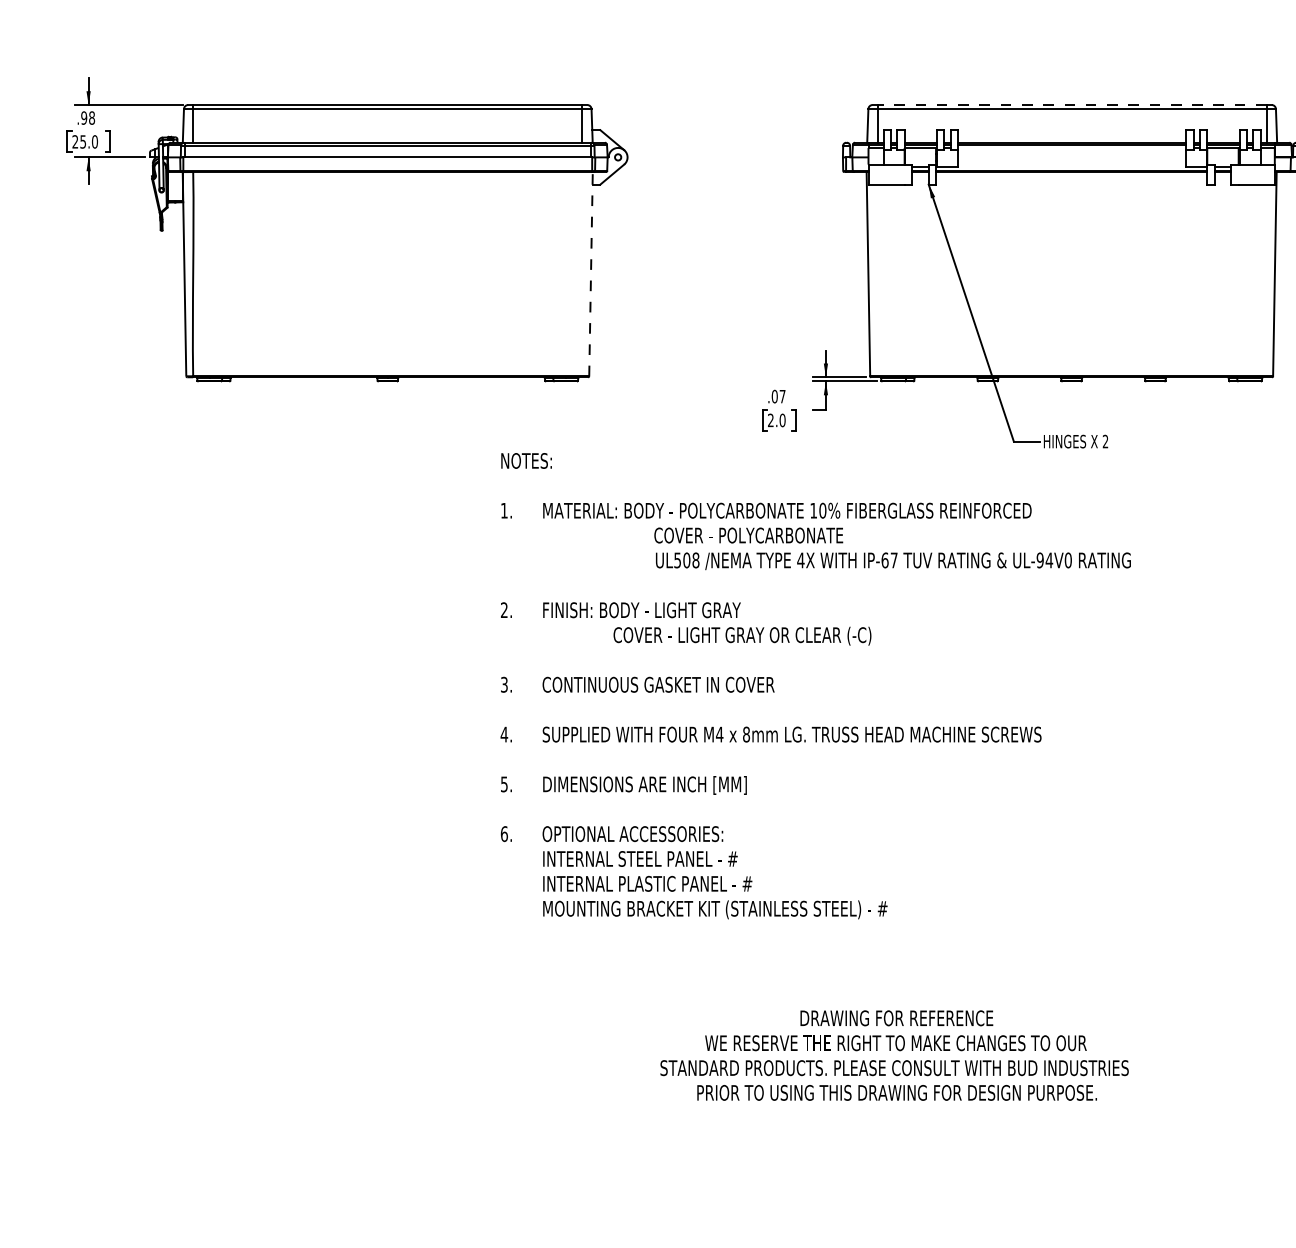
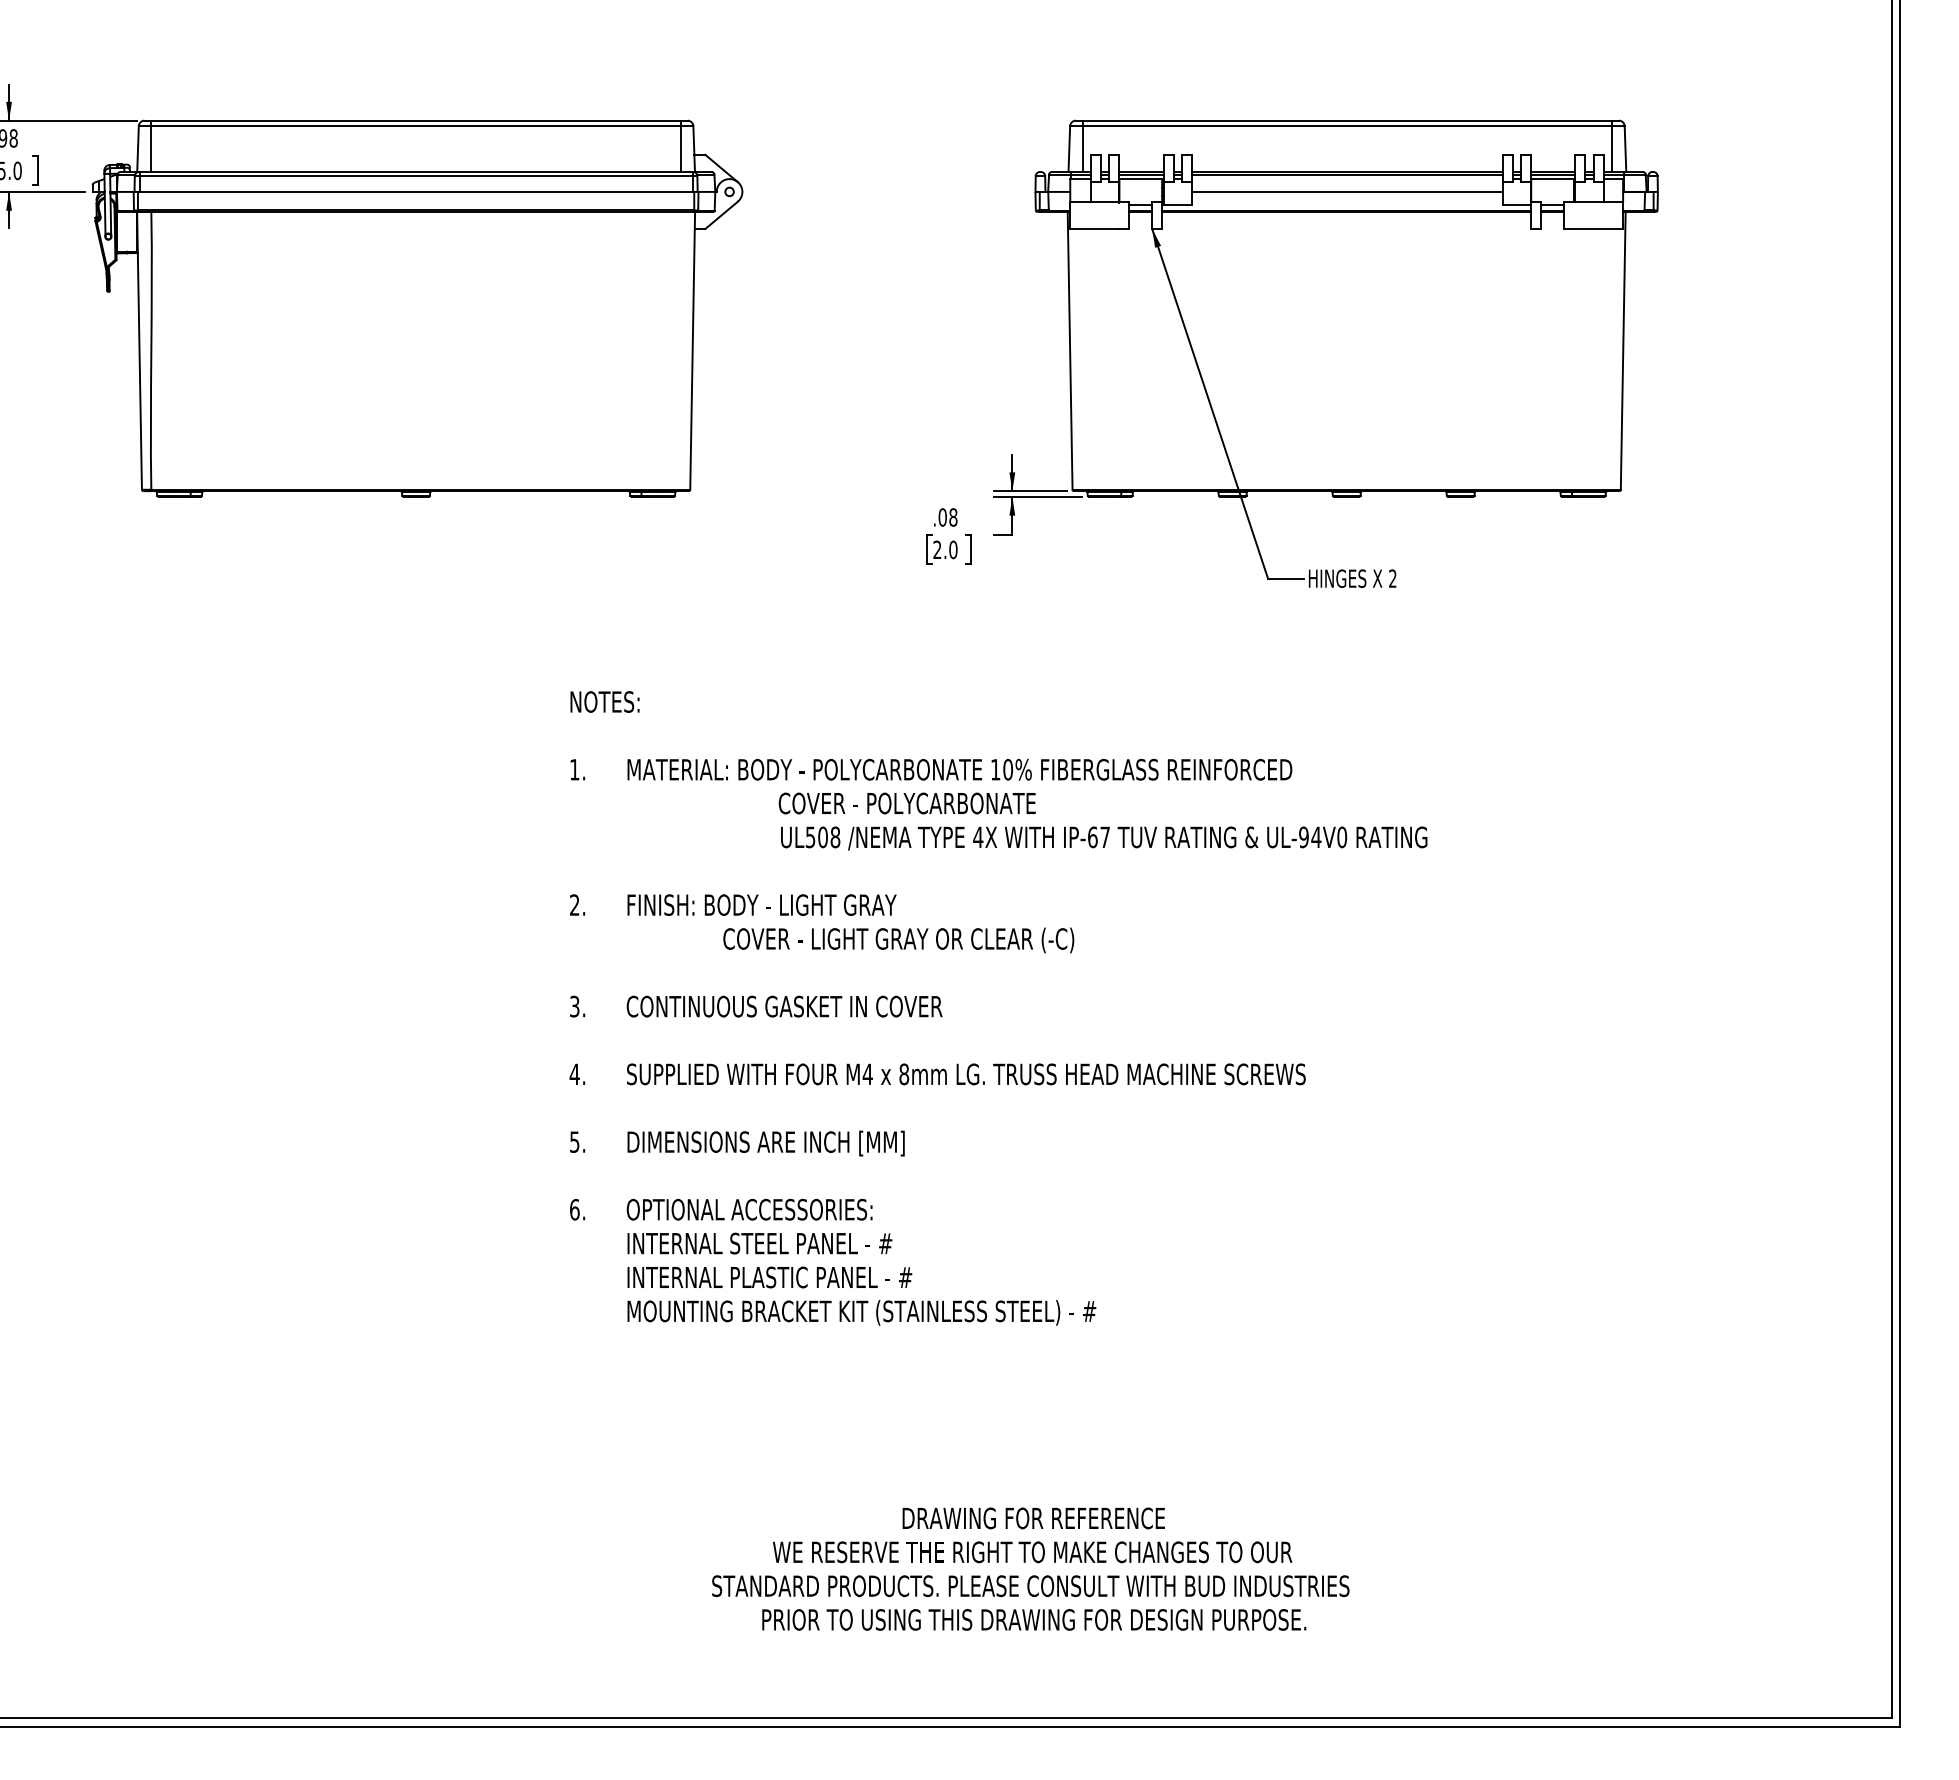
line: (1072, 104) -> (1347, 120), dashed -> solid
line: (1072, 157) -> (1347, 191), added
line: (590, 273) -> (692, 350), dashed -> solid
text: (782, 396) -> (953, 517), .07 -> .08
text: (815, 686) -> (998, 1008), moved
text: (894, 1055) -> (1030, 1568), moved

